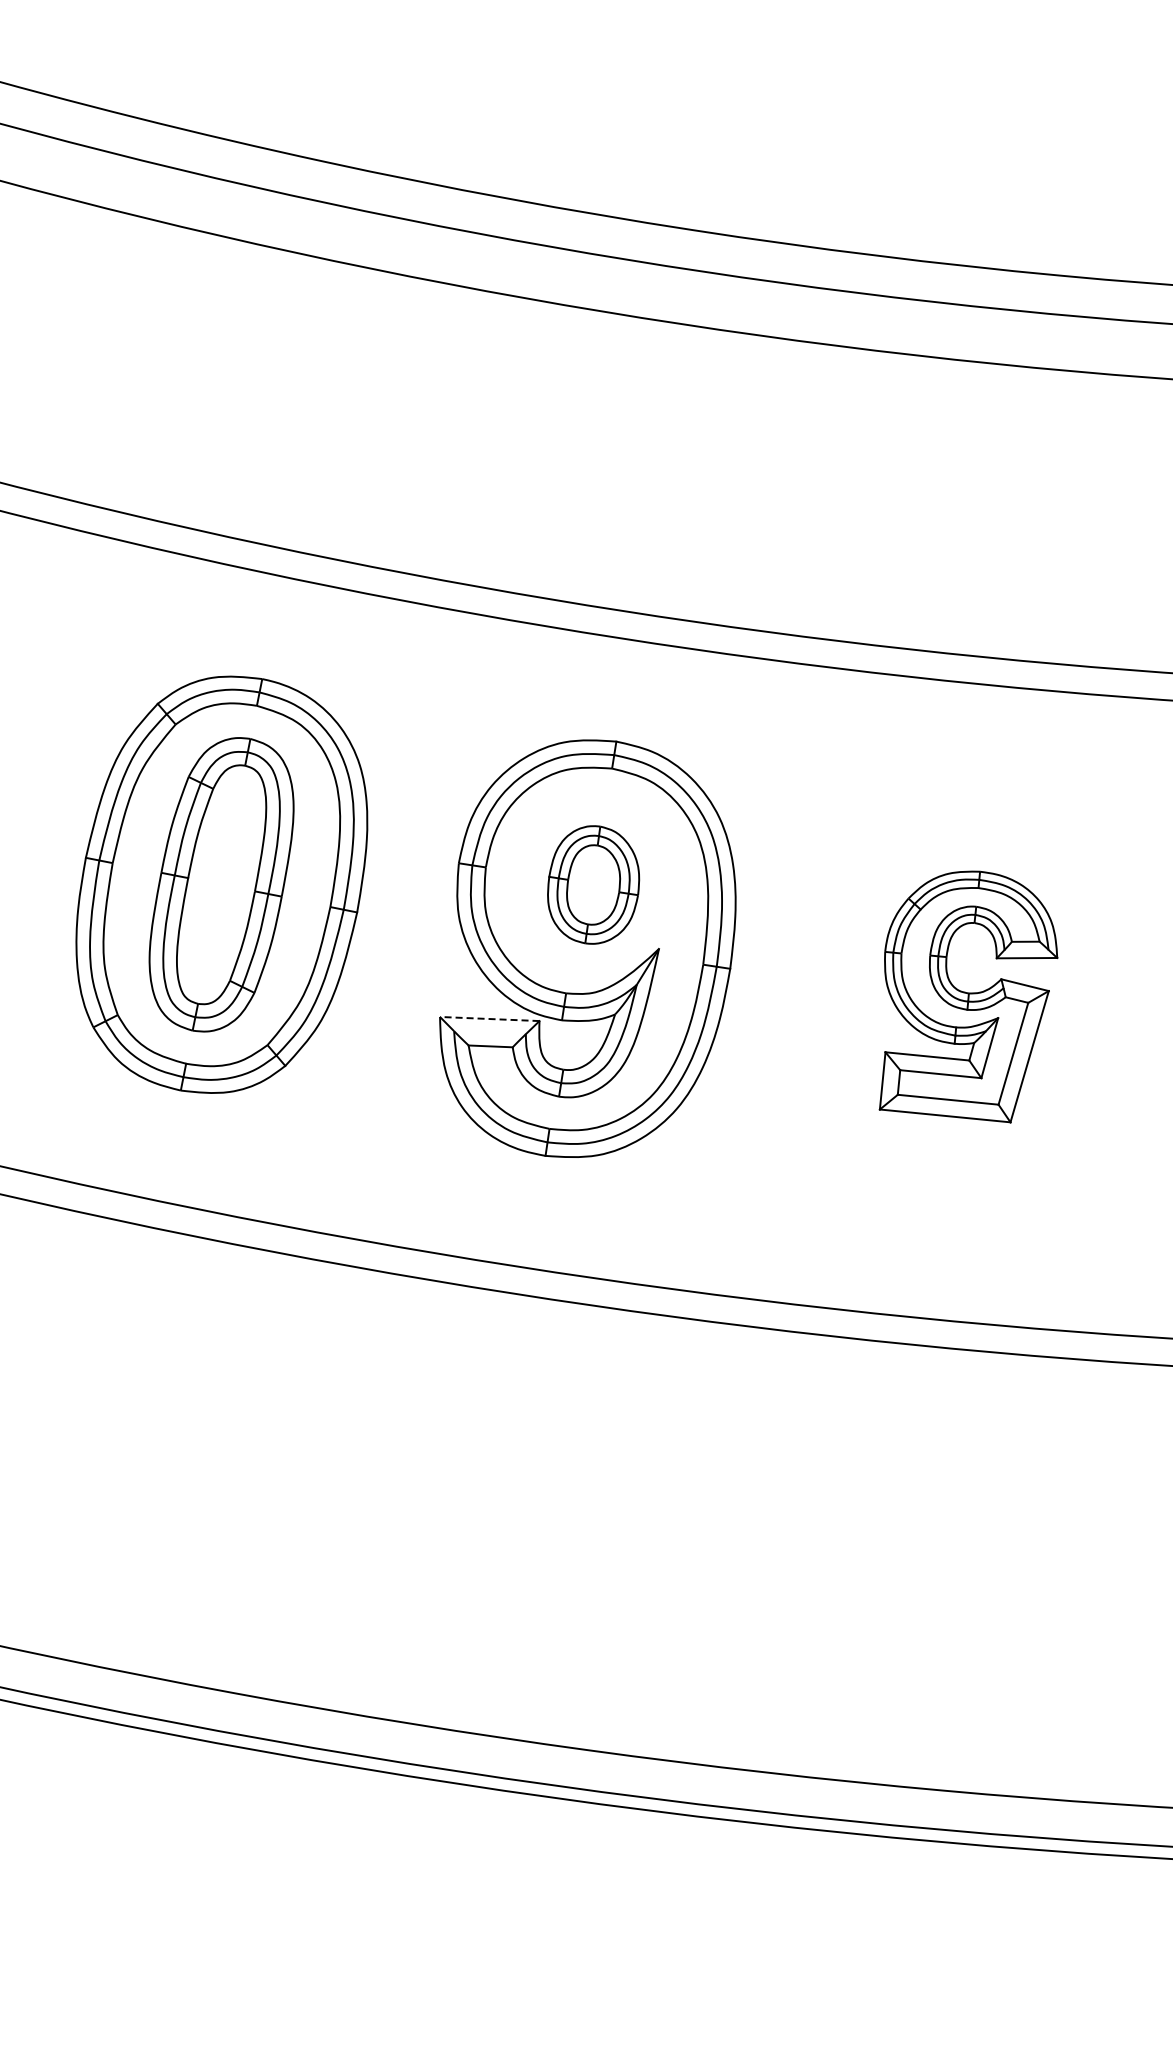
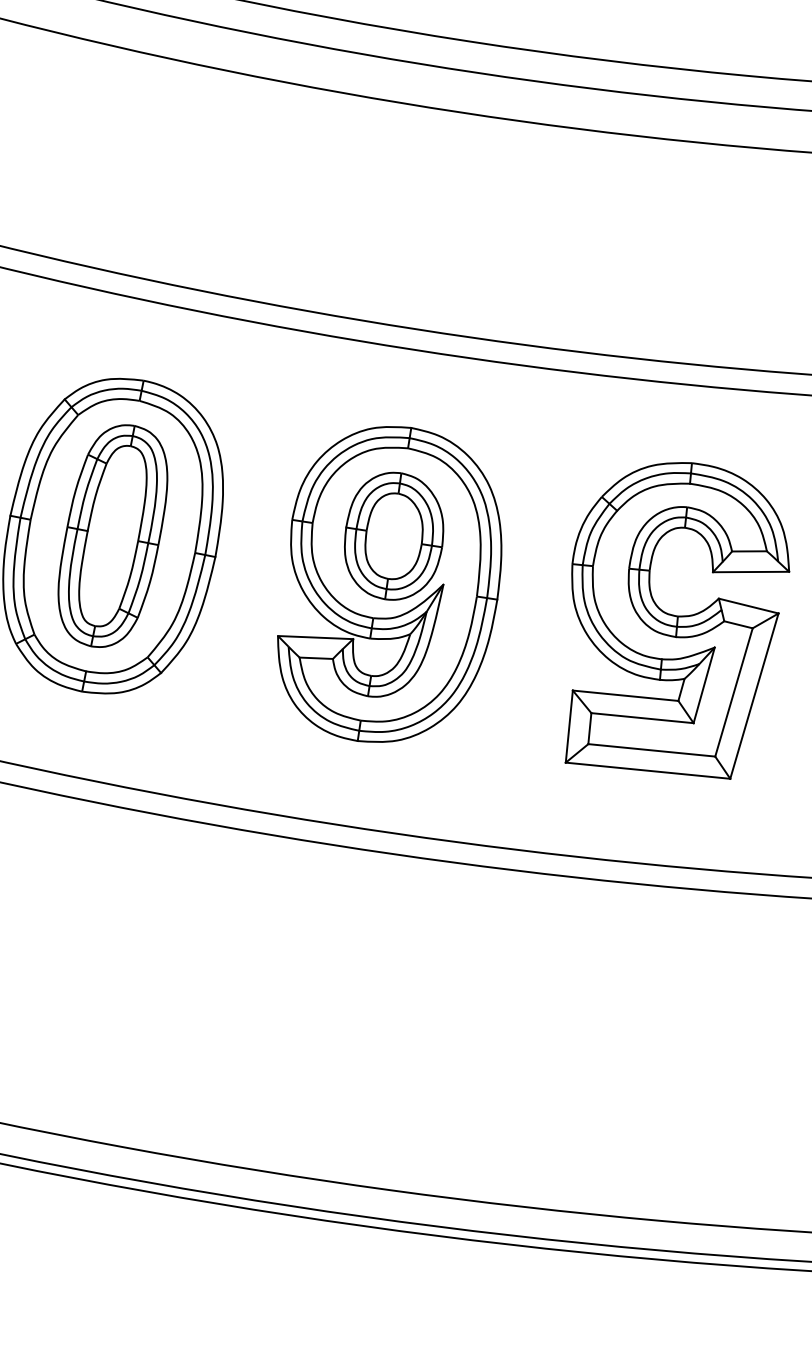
part: (593, 884) -> (393, 535), size x1.43
part: (968, 996) -> (677, 620), size x1.67
line: (489, 1019) -> (315, 637), dashed -> solid

